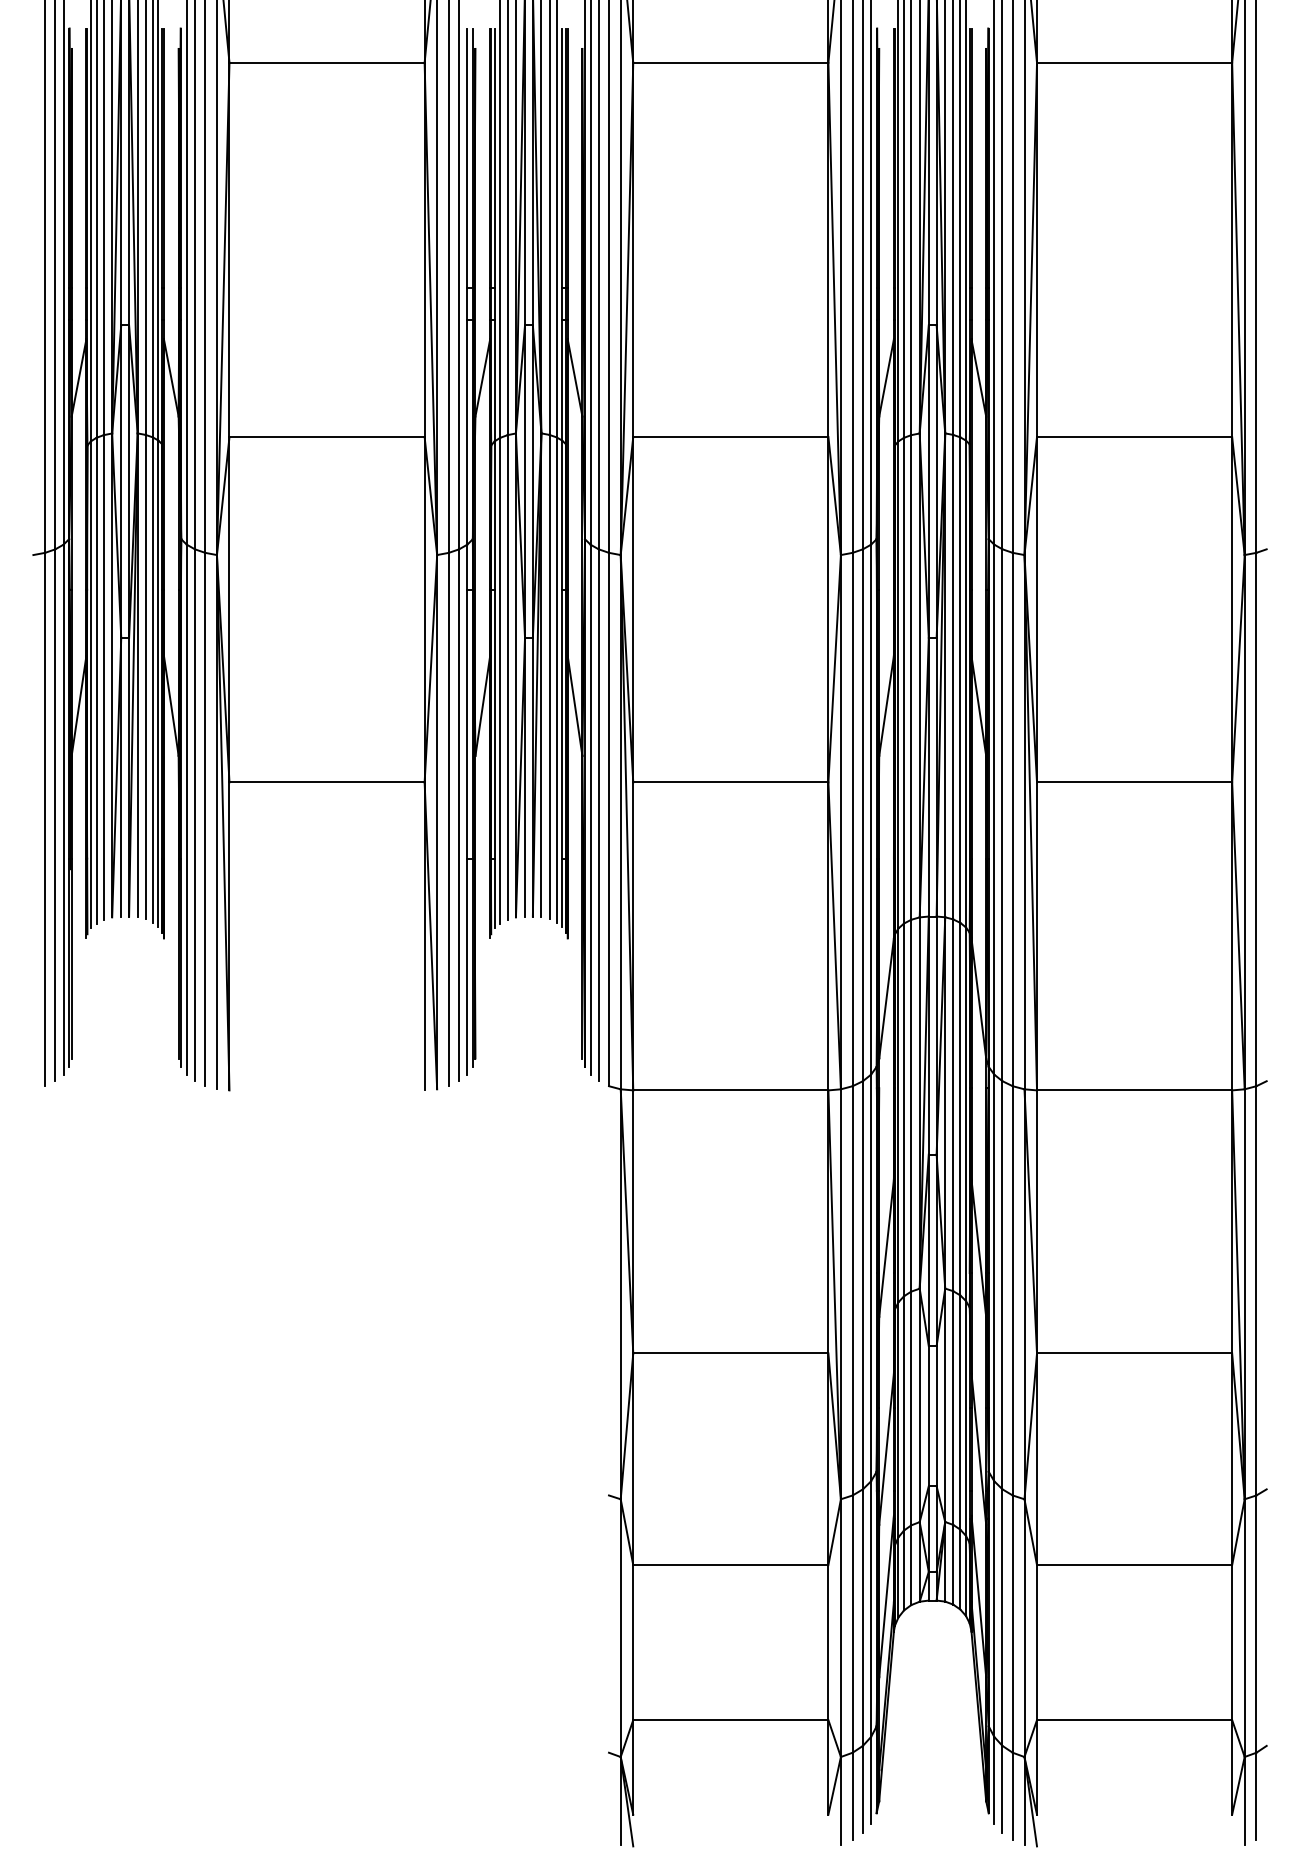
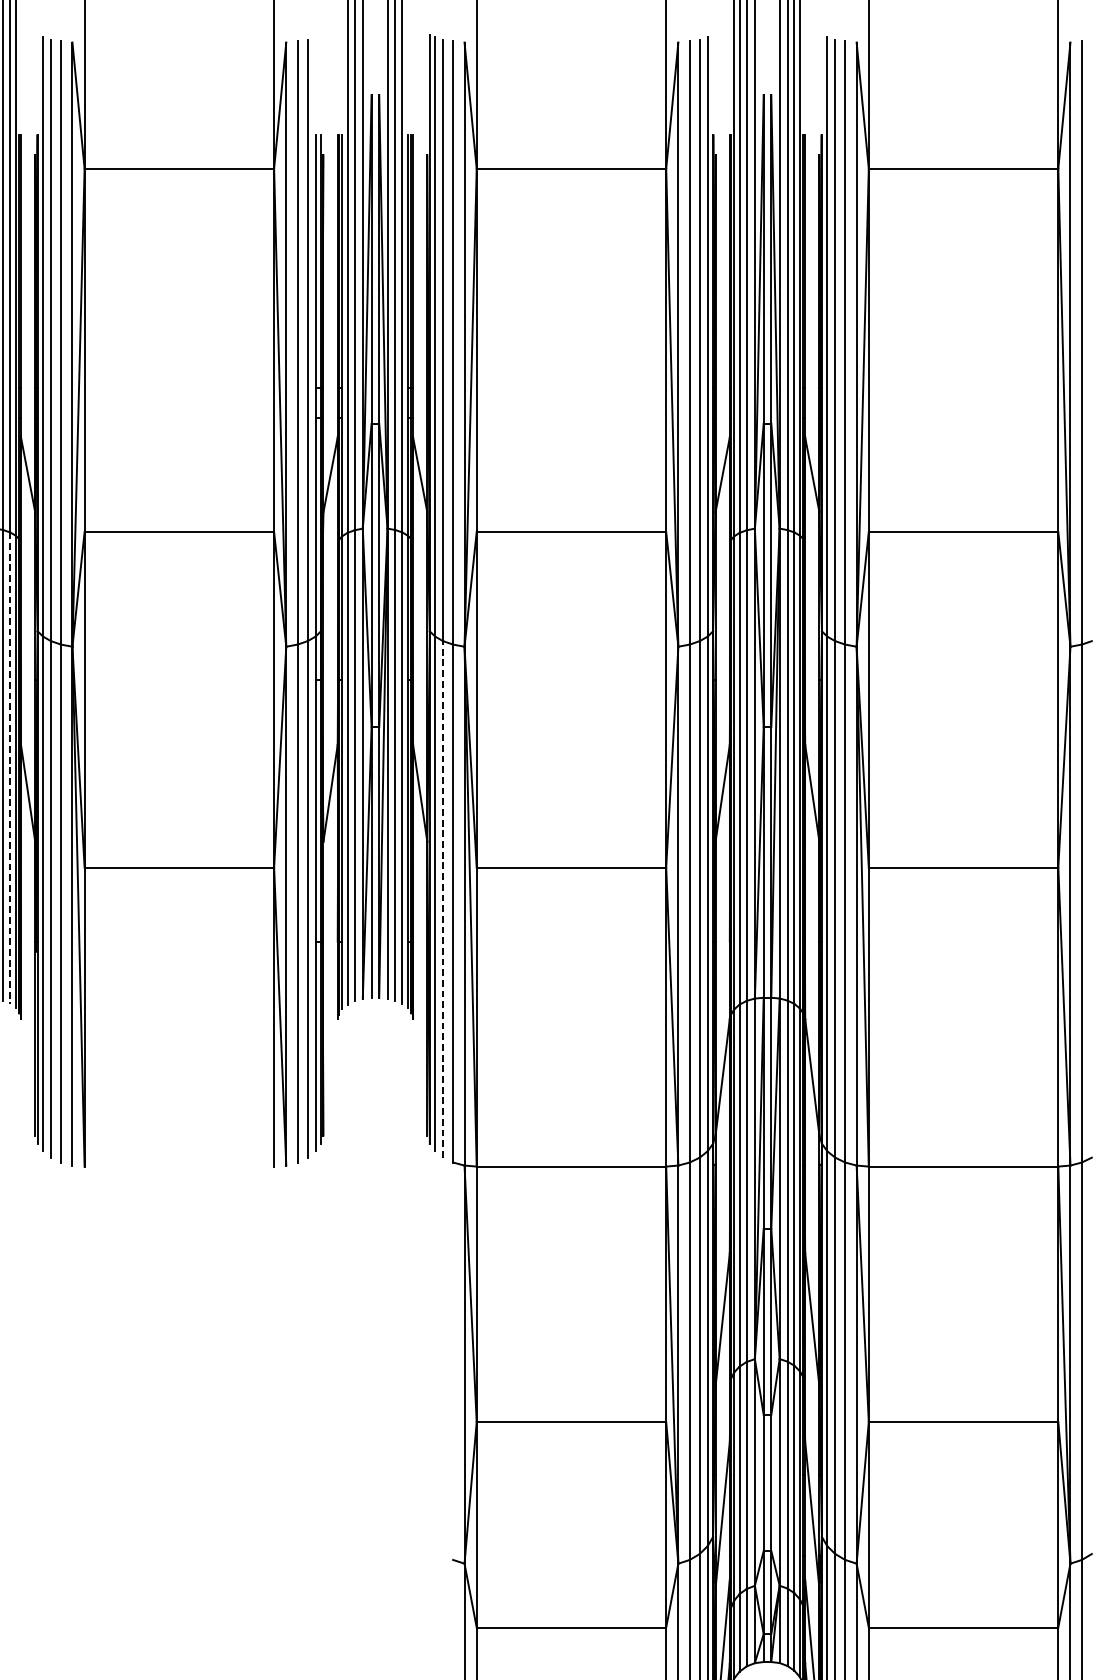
line: (152, 680) -> (9, 768), solid -> dashed
line: (598, 815) -> (442, 899), solid -> dashed

